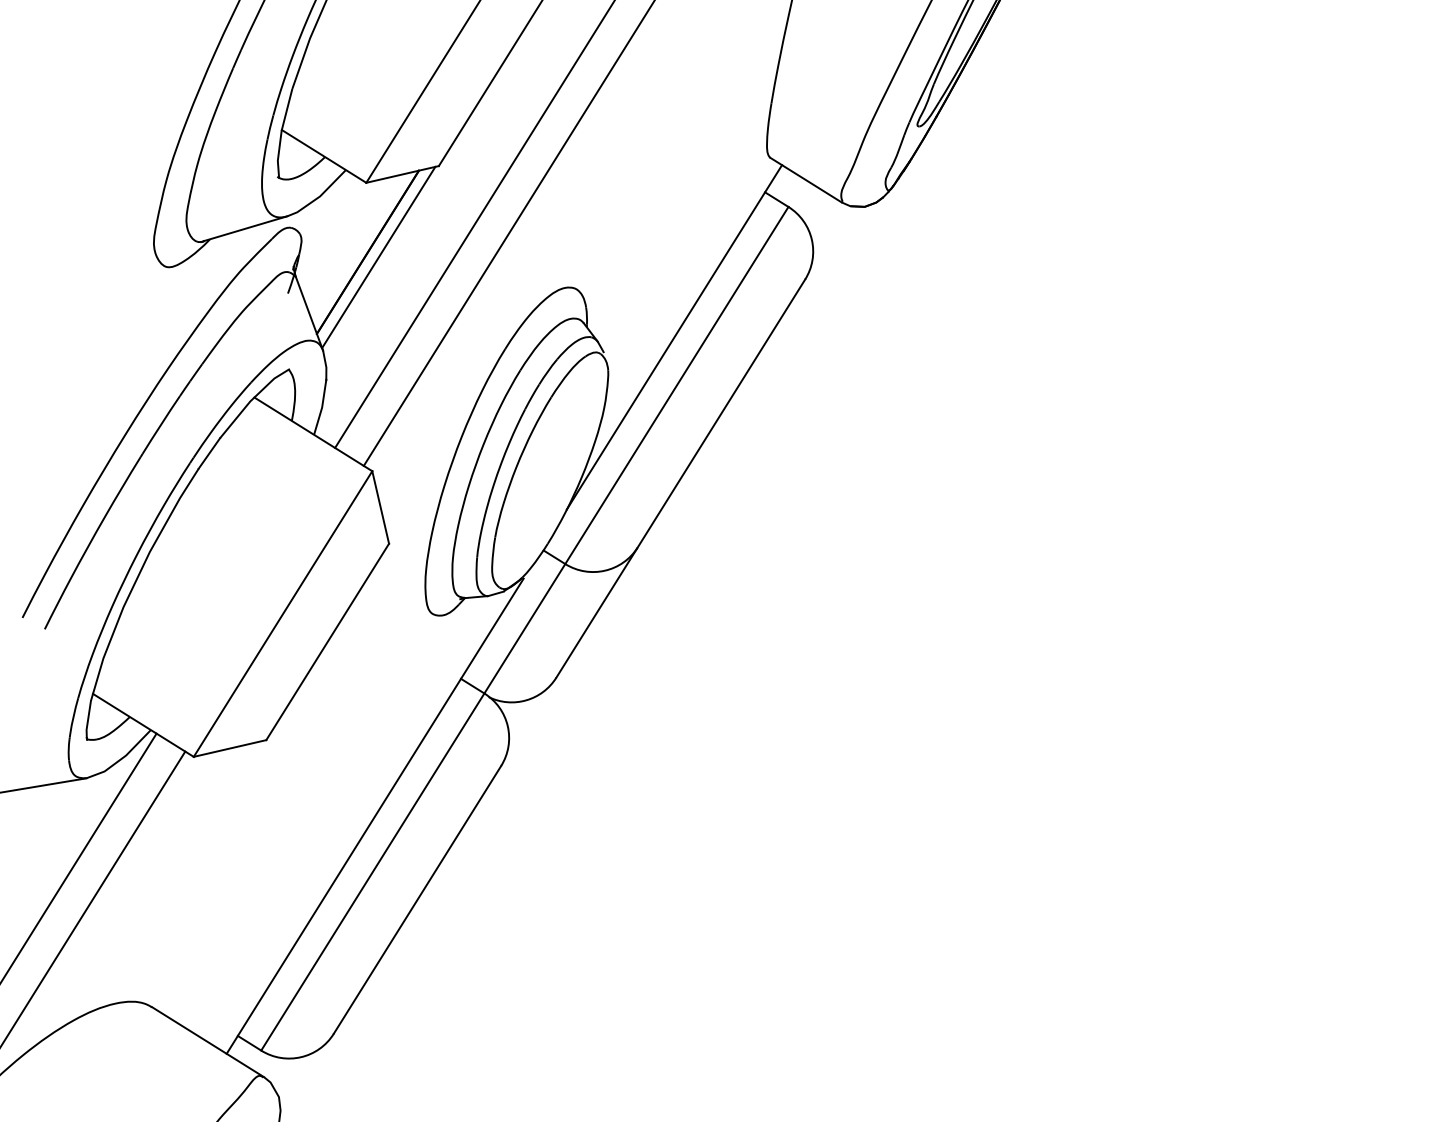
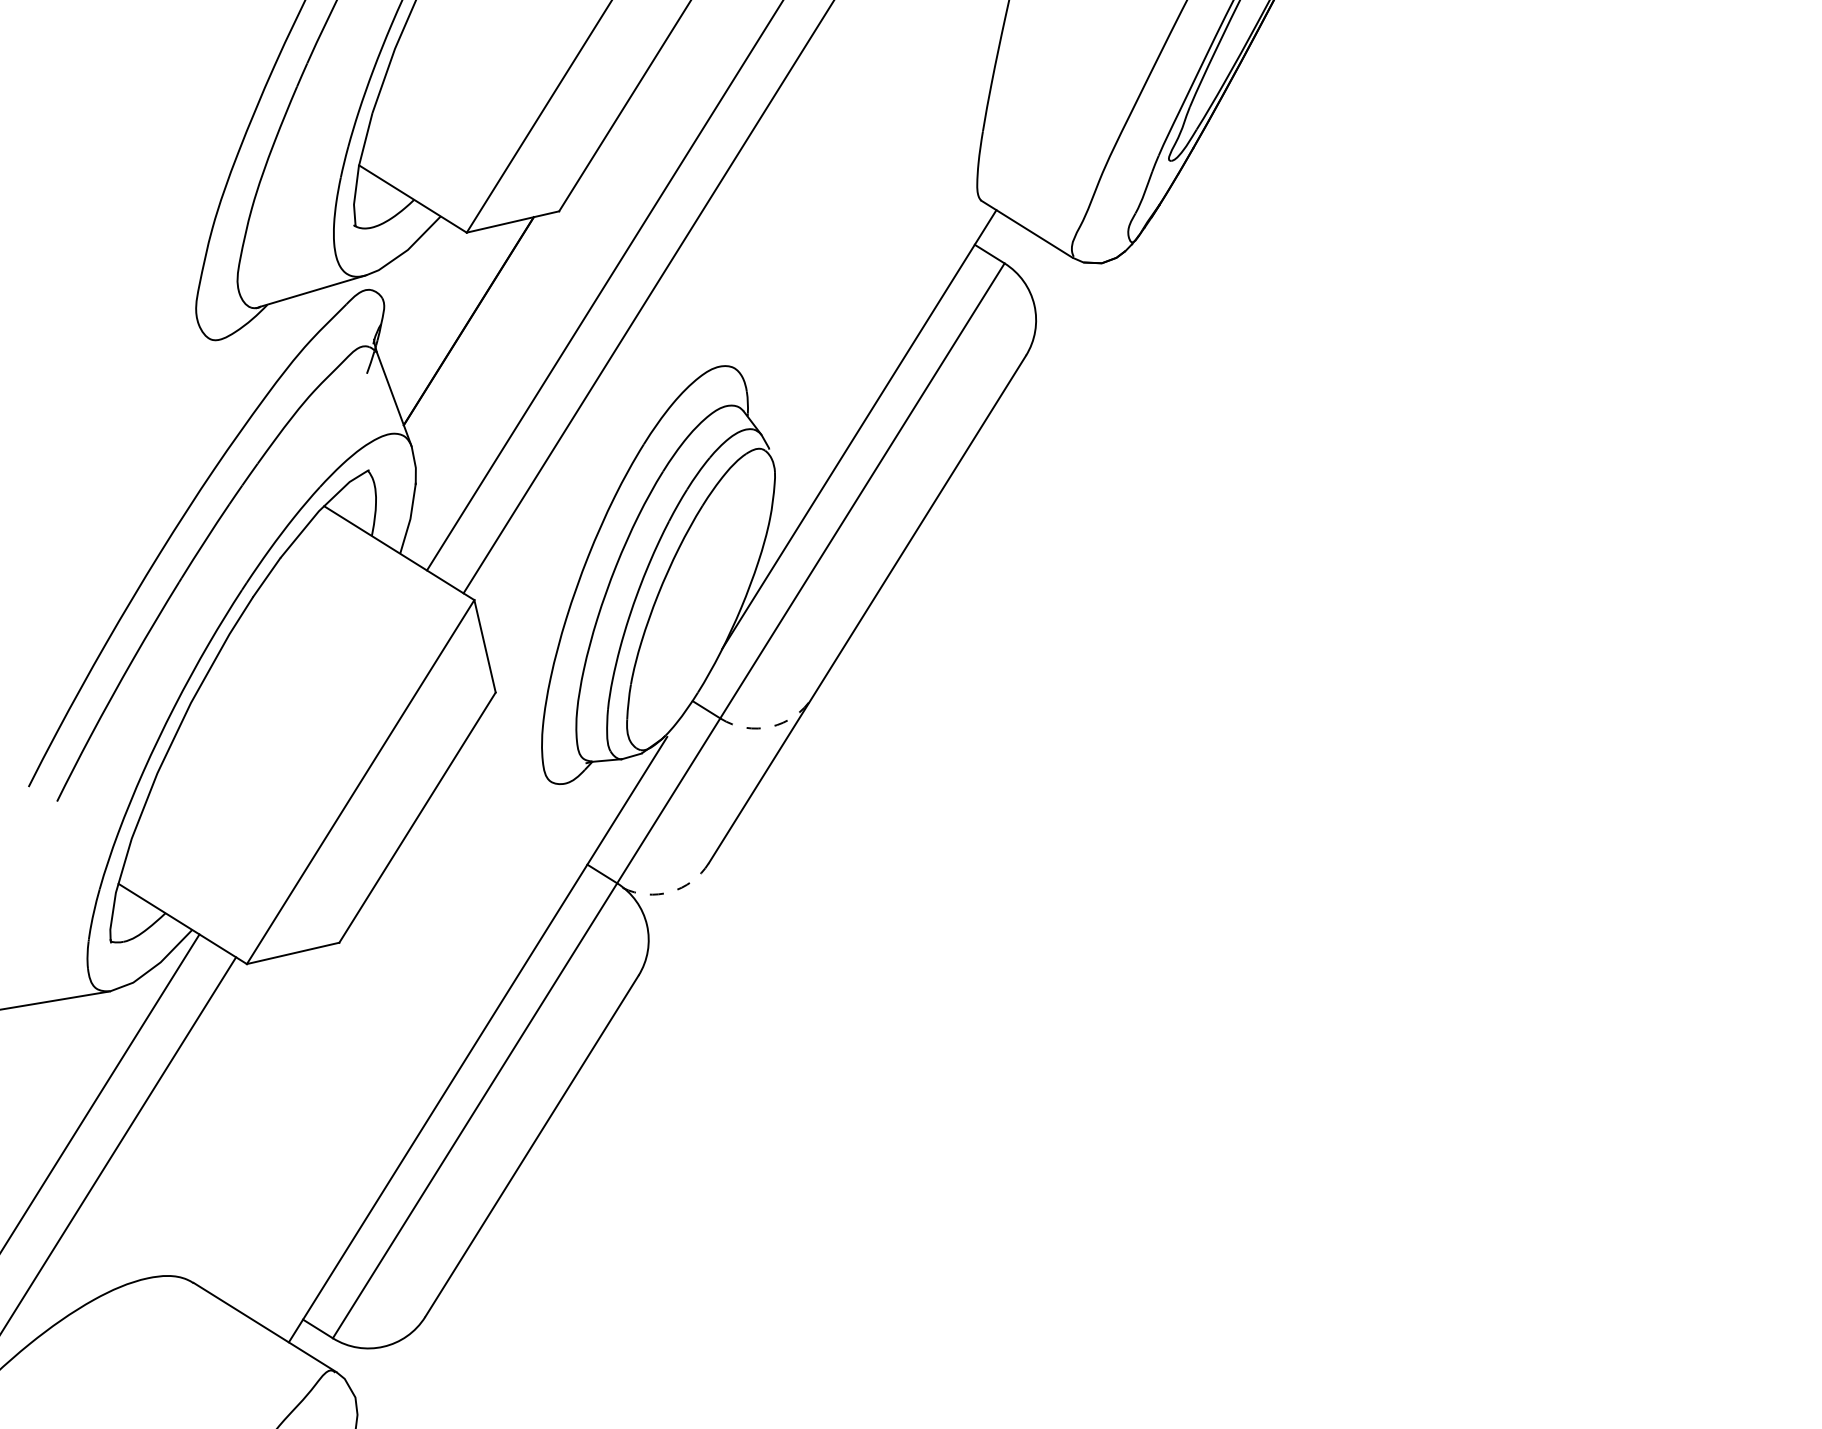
line: (378, 257) -> (482, 327), removed
arc: (605, 570) -> (771, 726), solid -> dashed
arc: (526, 700) -> (670, 892), solid -> dashed

